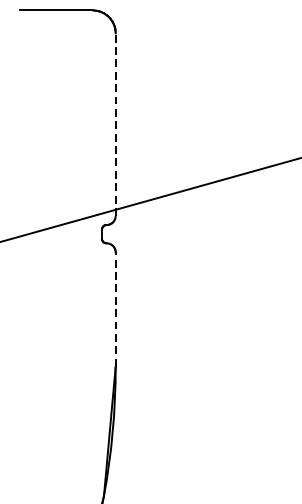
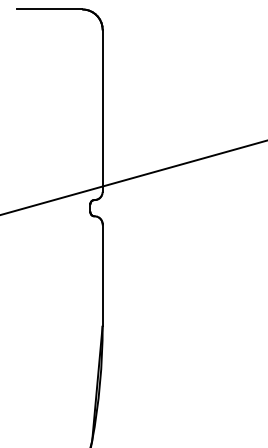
line: (115, 124) -> (102, 110), dashed -> solid
line: (115, 309) -> (102, 275), dashed -> solid

